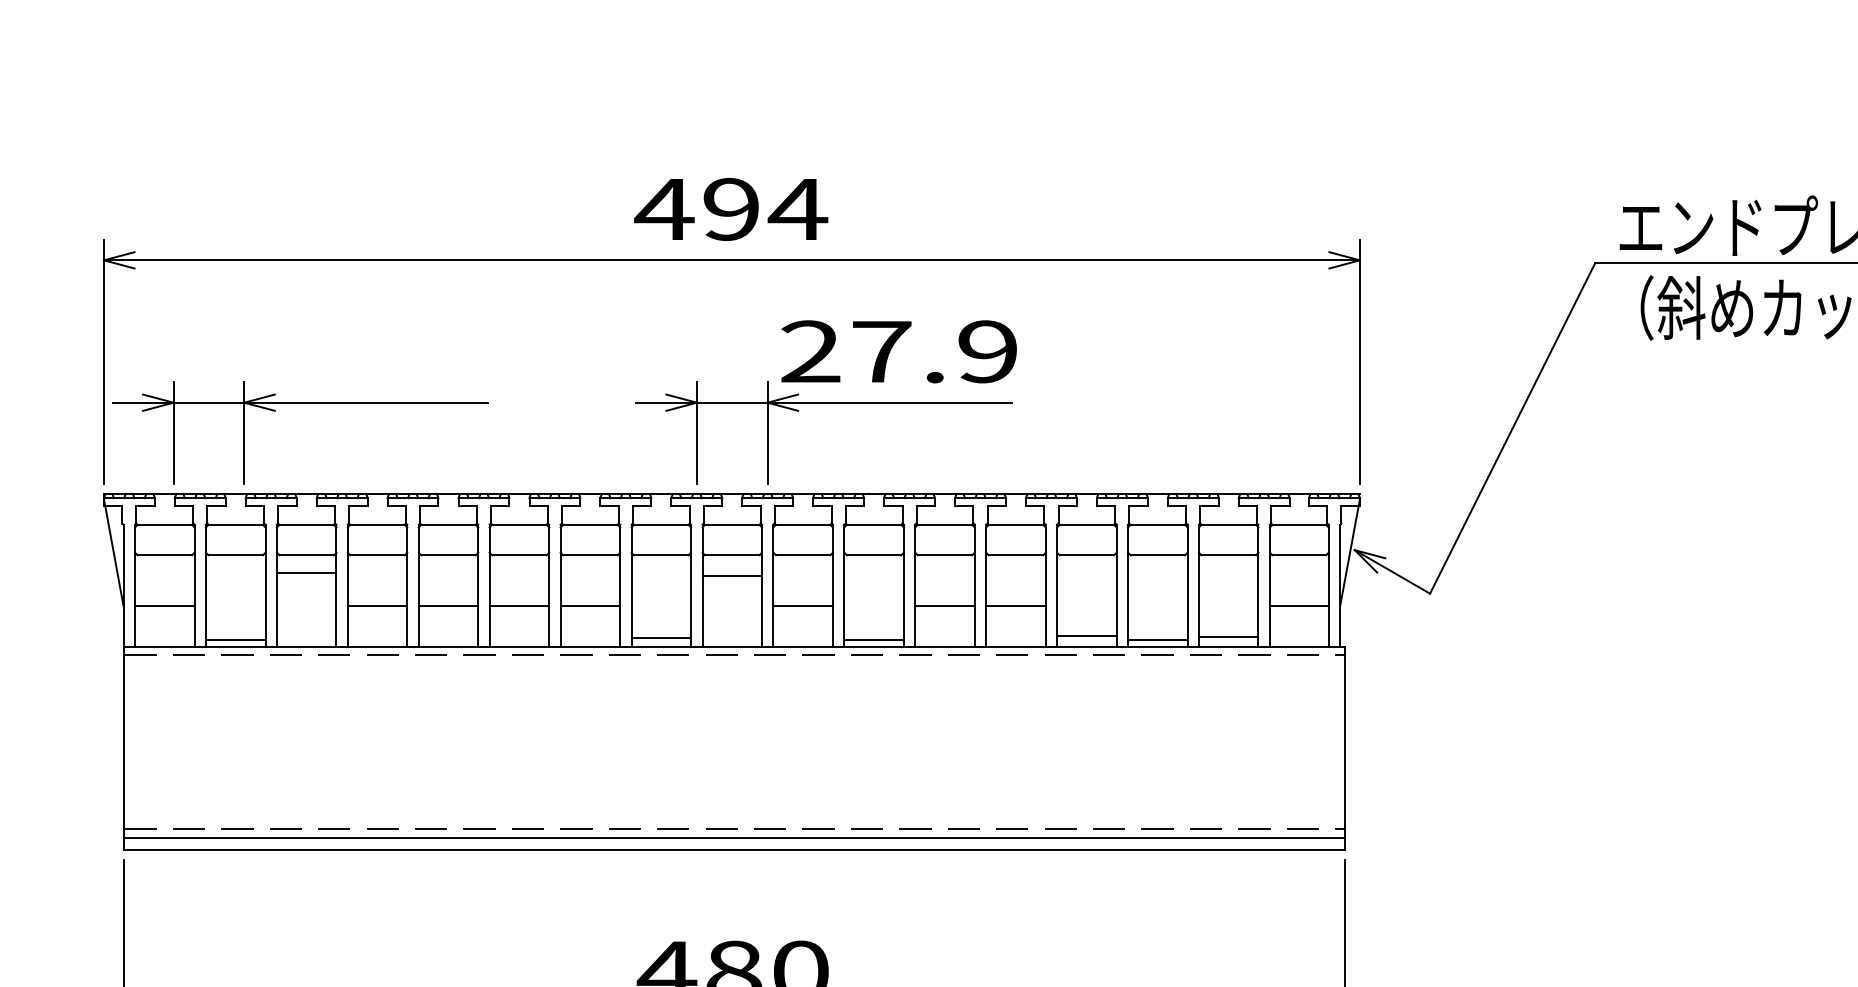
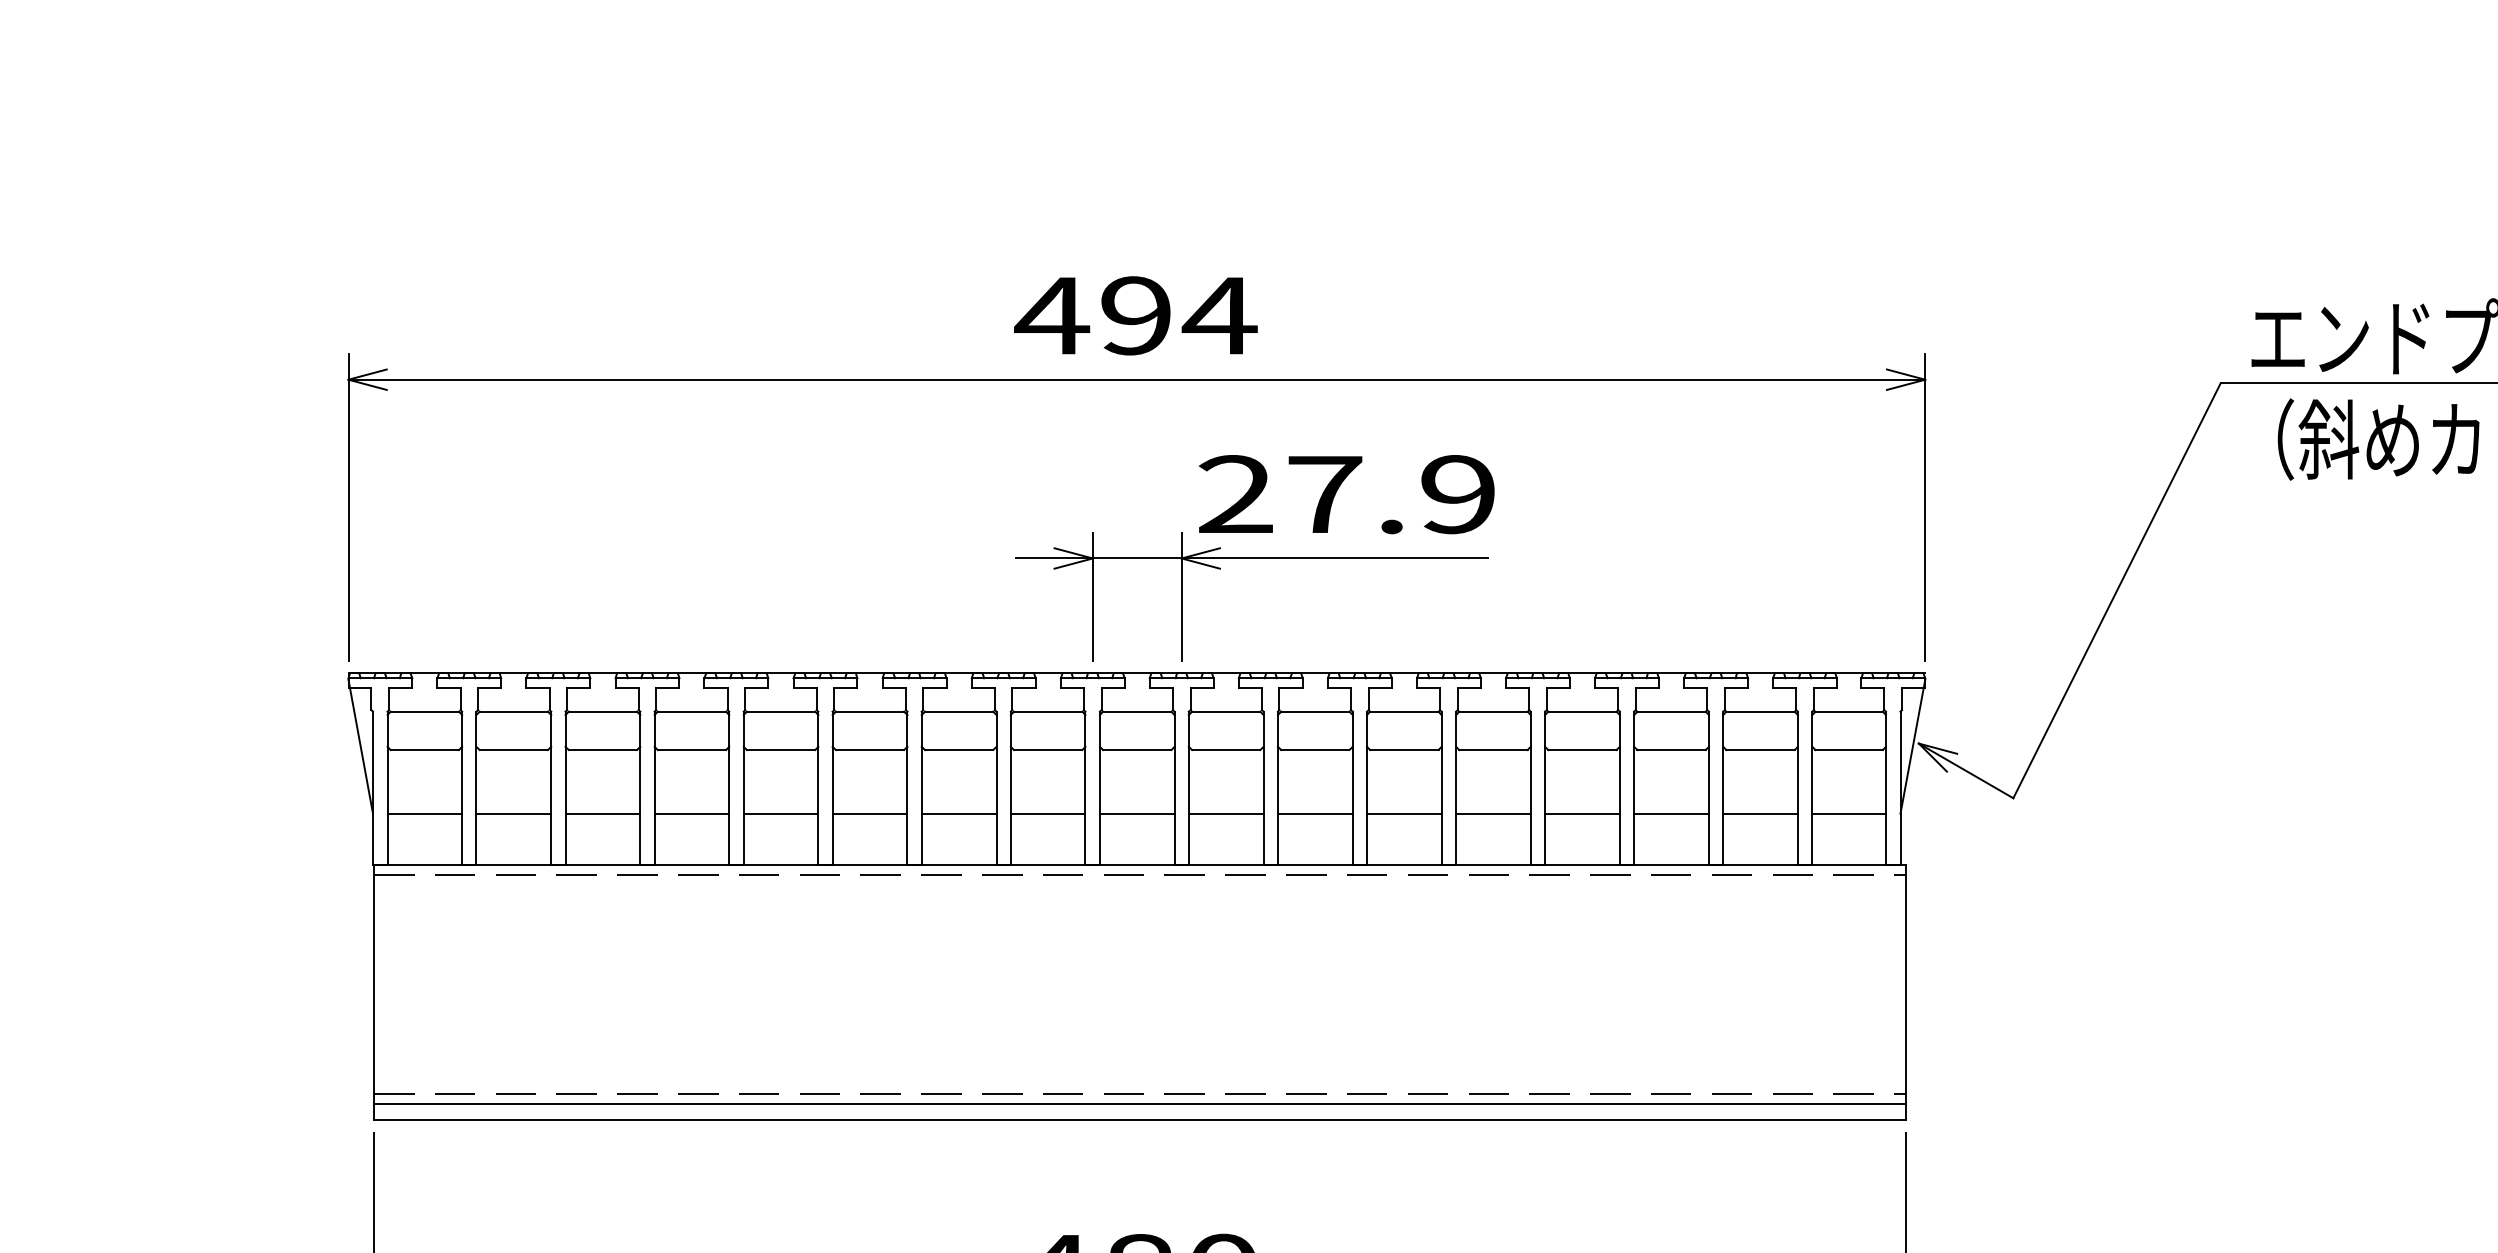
part: (299, 402) -> (594, 558), removed
line: (306, 573) -> (602, 813), moved
line: (731, 575) -> (1136, 813), moved
line: (1086, 636) -> (1582, 813), moved
line: (1228, 636) -> (1760, 813), moved
line: (660, 637) -> (1047, 813), moved
line: (235, 639) -> (513, 813), moved
line: (873, 639) -> (1314, 813), moved
line: (1157, 639) -> (1671, 813), moved

